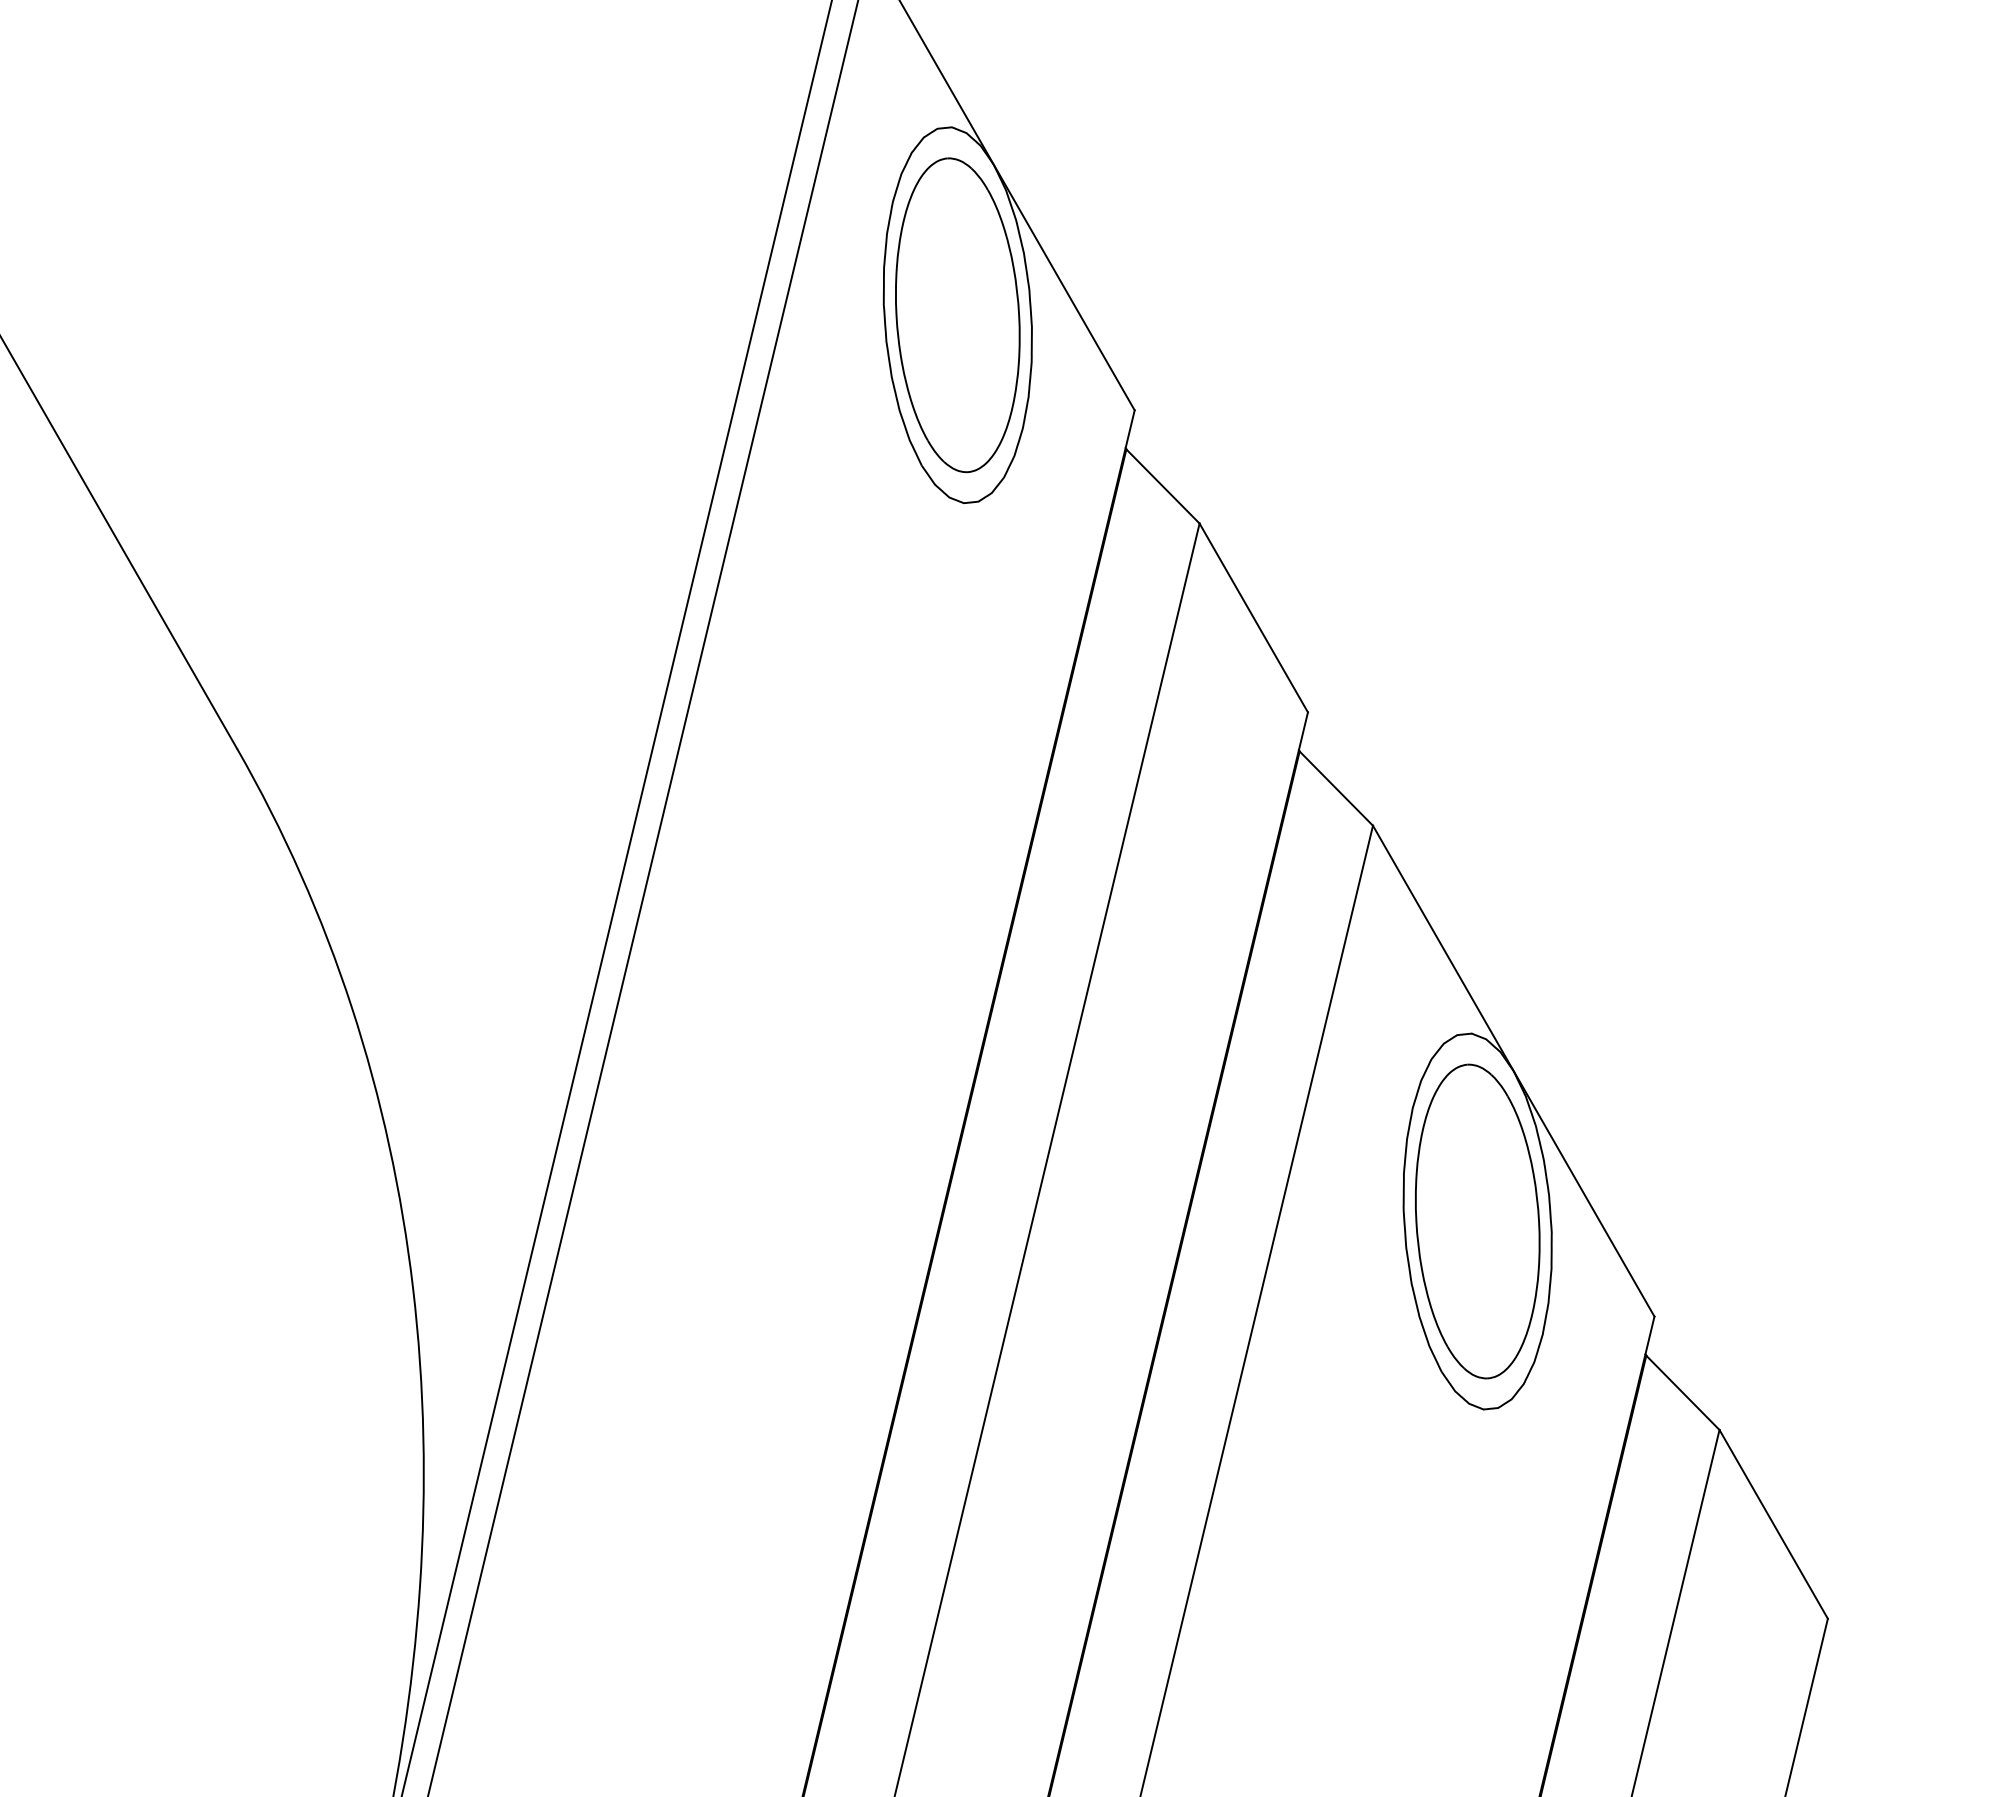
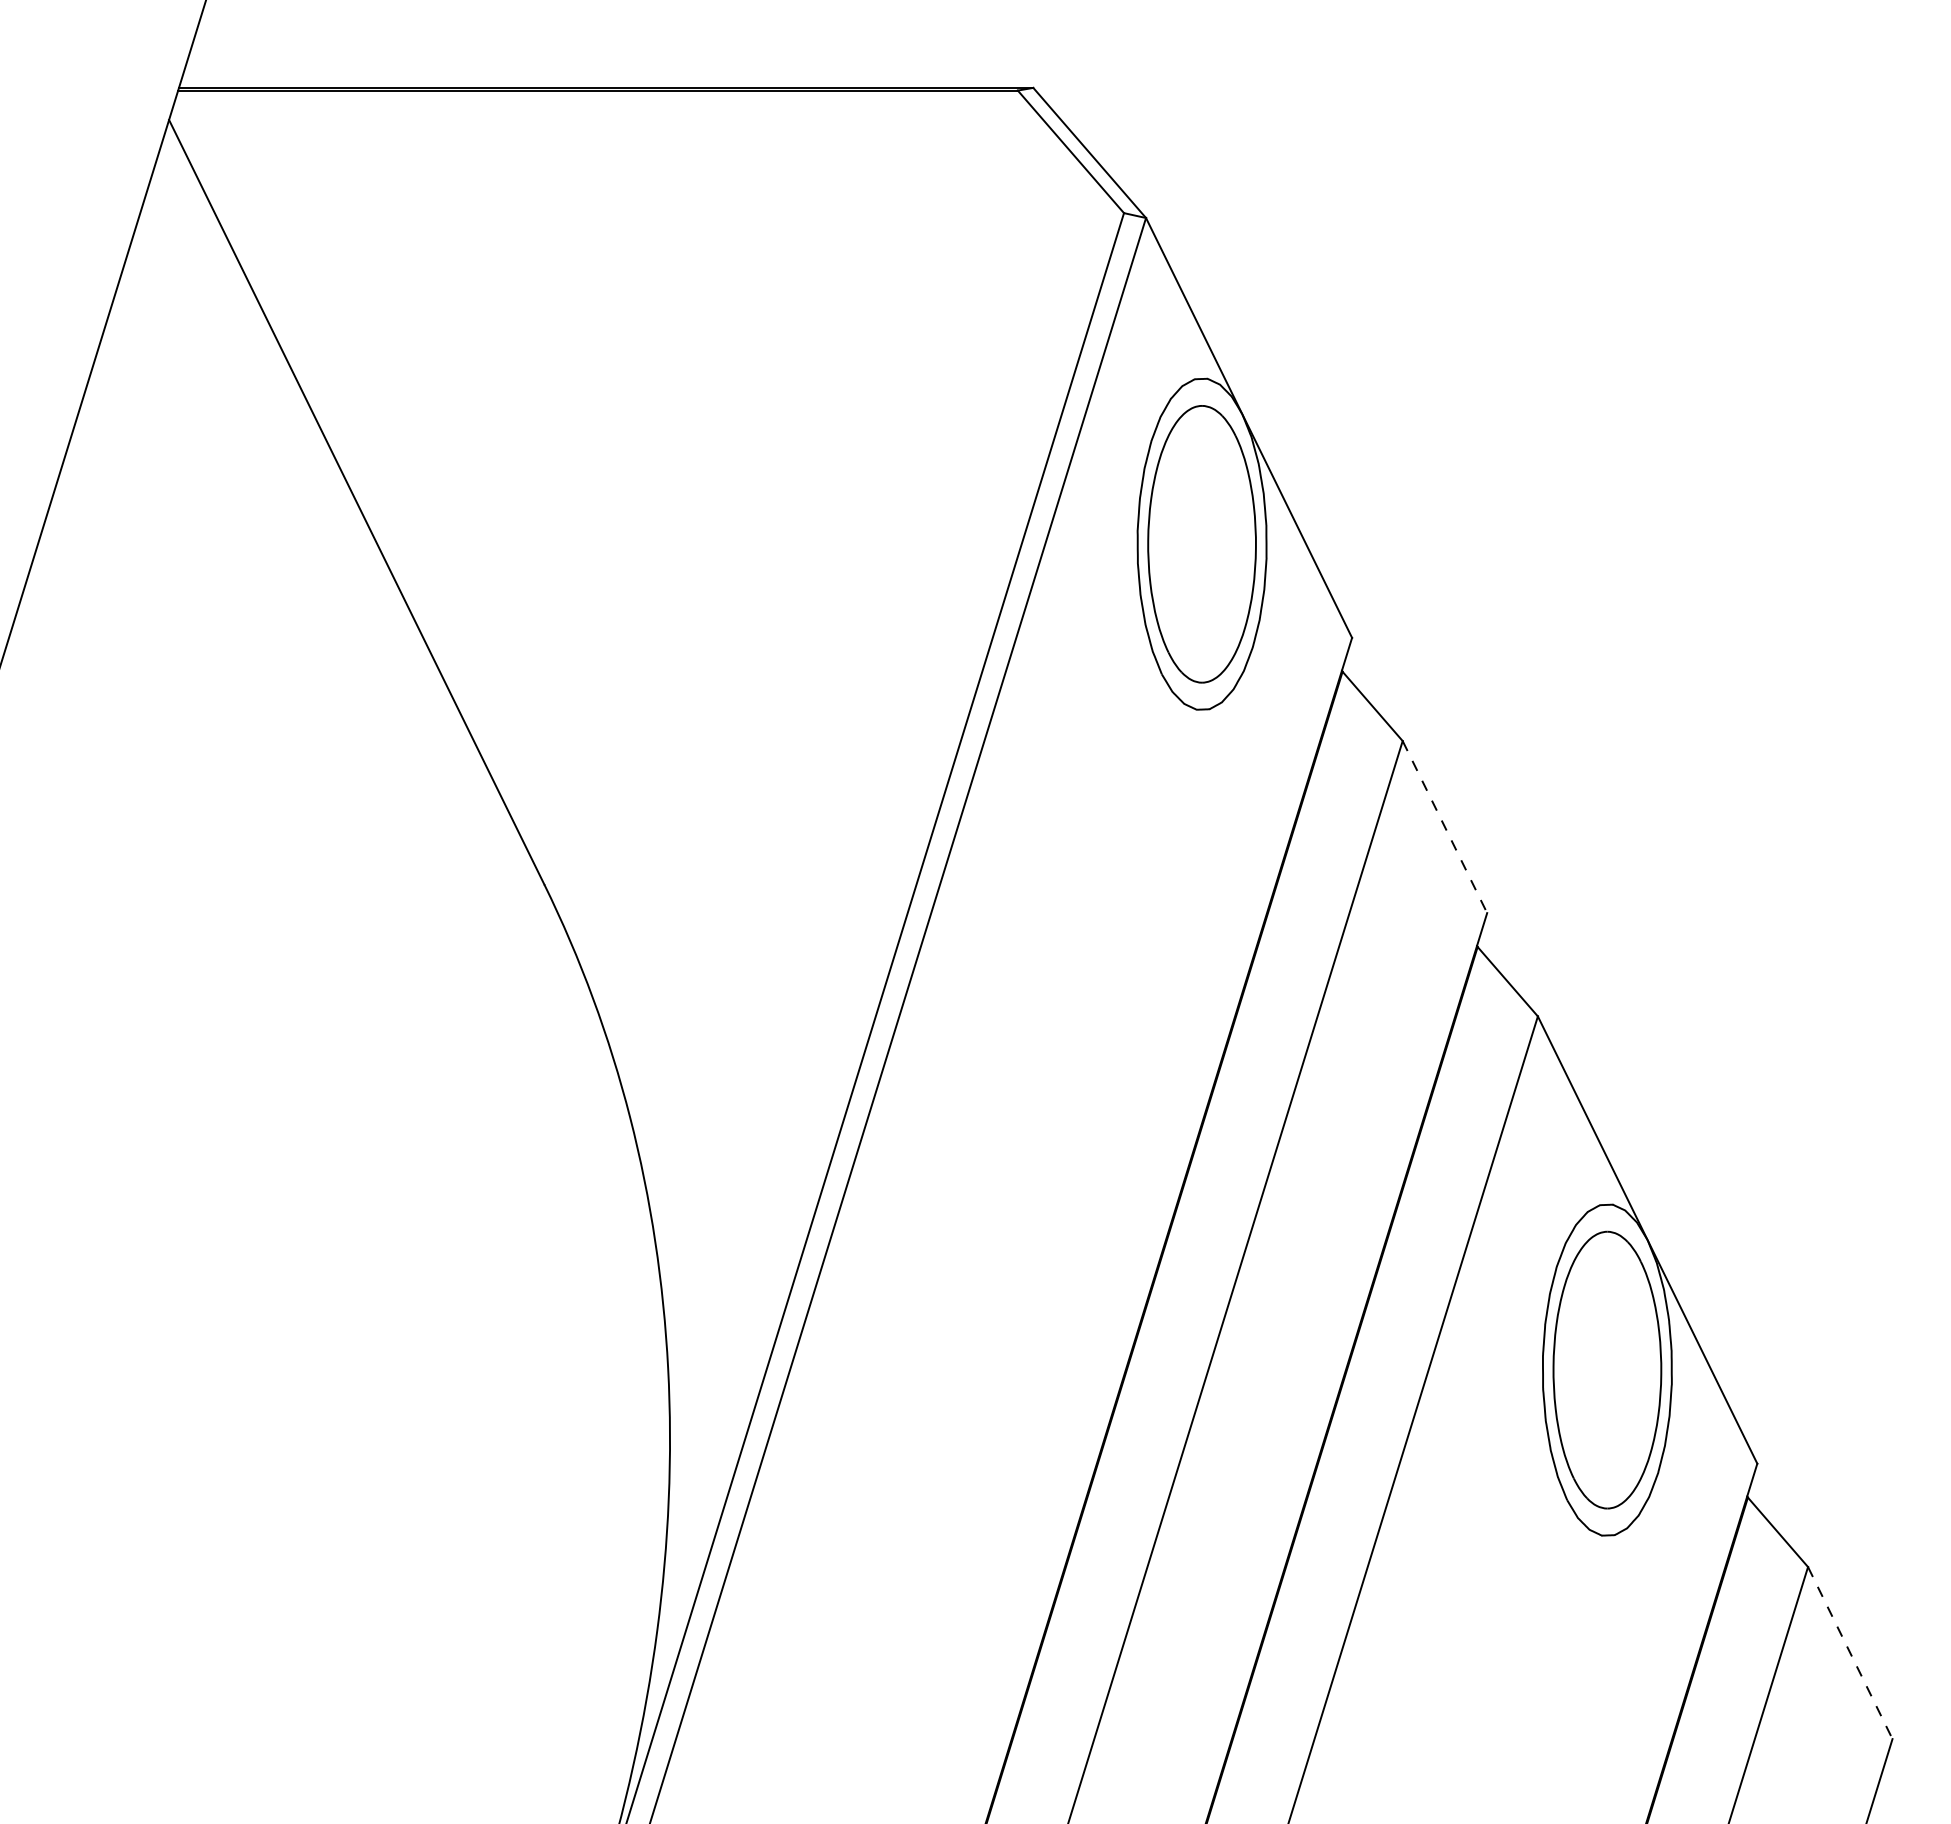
line: (1253, 618) -> (1444, 827), solid -> dashed
line: (1773, 1524) -> (1850, 1653), solid -> dashed

